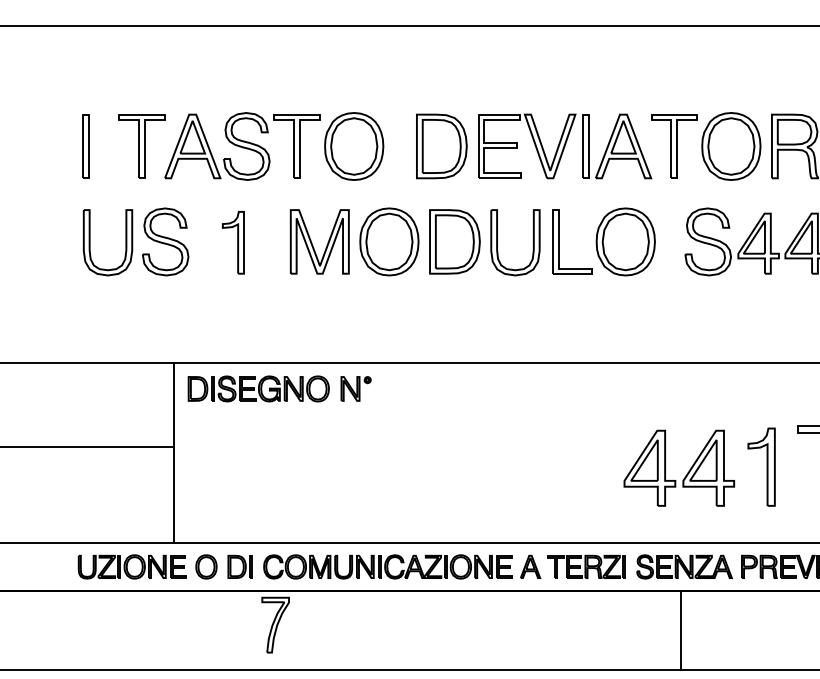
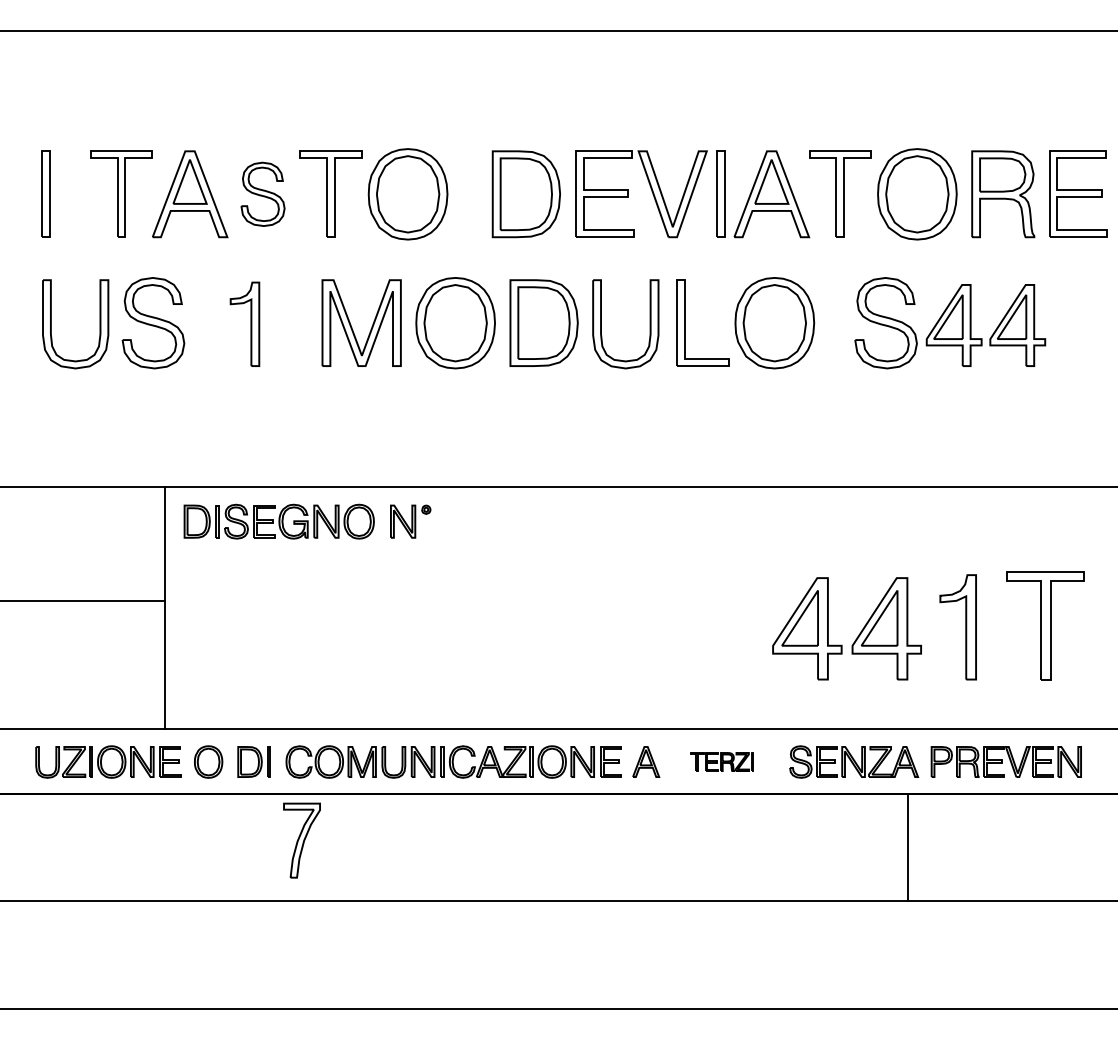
part: (246, 146) -> (262, 194), size x0.7
part: (586, 566) -> (721, 761), size x0.6
line: (681, 630) -> (908, 847), moved

